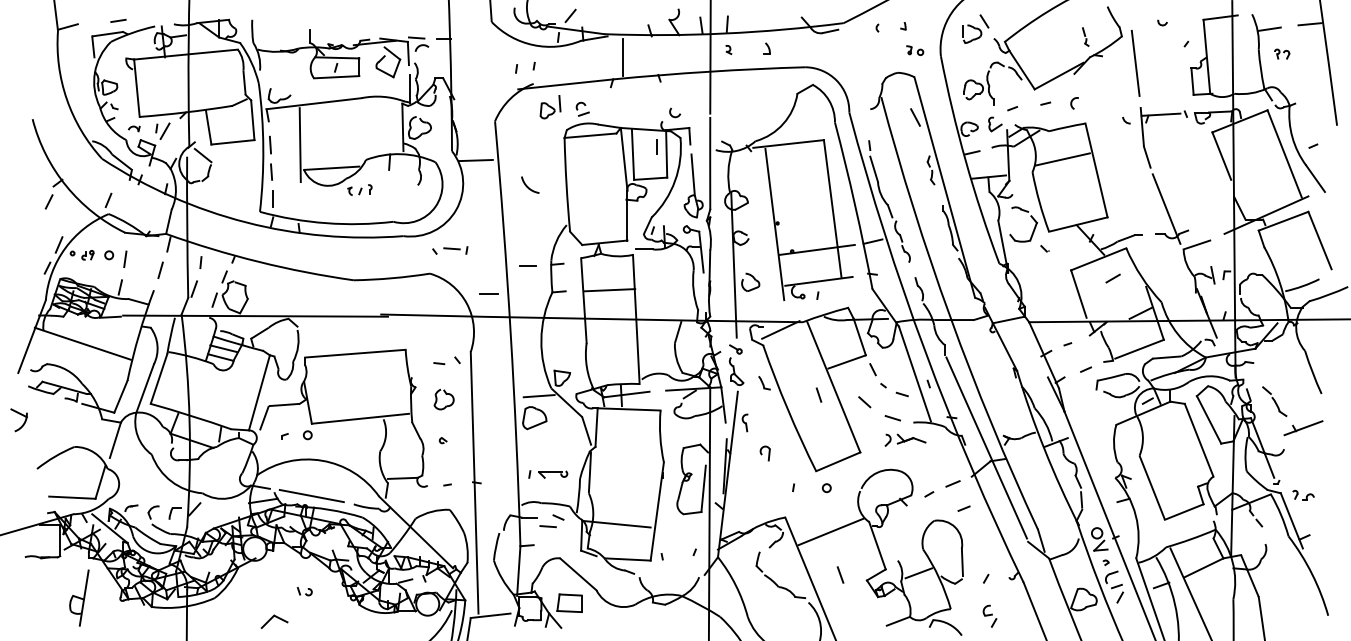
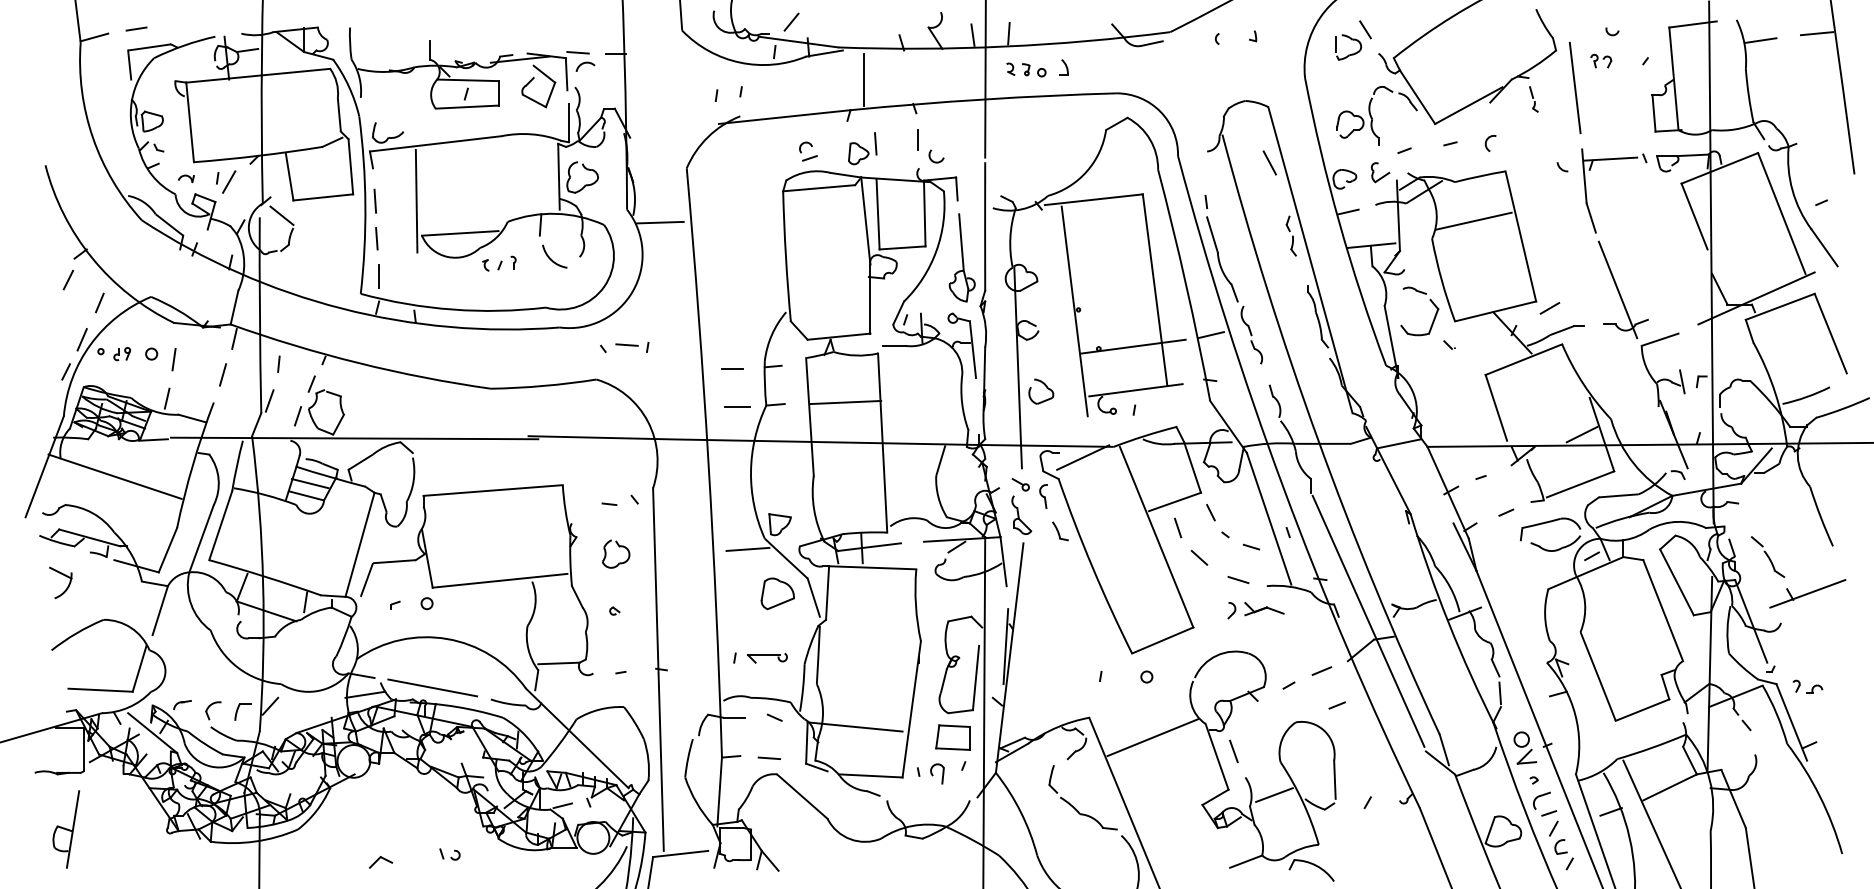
line: (118, 20) -> (136, 28), moved
part: (1085, 37) -> (1533, 99), moved
part: (915, 50) -> (1034, 70), moved
part: (1282, 53) -> (1601, 60), moved
part: (550, 107) -> (862, 148), moved
line: (657, 146) -> (917, 139), moved
arc: (528, 186) -> (551, 258), moved
line: (108, 200) -> (99, 302), moved
line: (1112, 278) -> (1549, 308), moved
line: (489, 293) -> (737, 406), moved
line: (819, 394) -> (1178, 527), moved
part: (21, 414) -> (63, 575), moved
part: (534, 417) -> (777, 593), moved
part: (745, 422) -> (1043, 496), moved
part: (1303, 427) -> (1807, 593), size x1.43
part: (765, 453) -> (937, 773), moved
line: (547, 526) -> (768, 757), moved
line: (840, 575) -> (1233, 751), moved
part: (304, 591) -> (449, 854), moved
part: (79, 598) -> (66, 829), moved
part: (569, 603) -> (952, 737), moved
part: (989, 616) -> (1563, 854), moved
part: (274, 621) -> (380, 862), size x0.62

